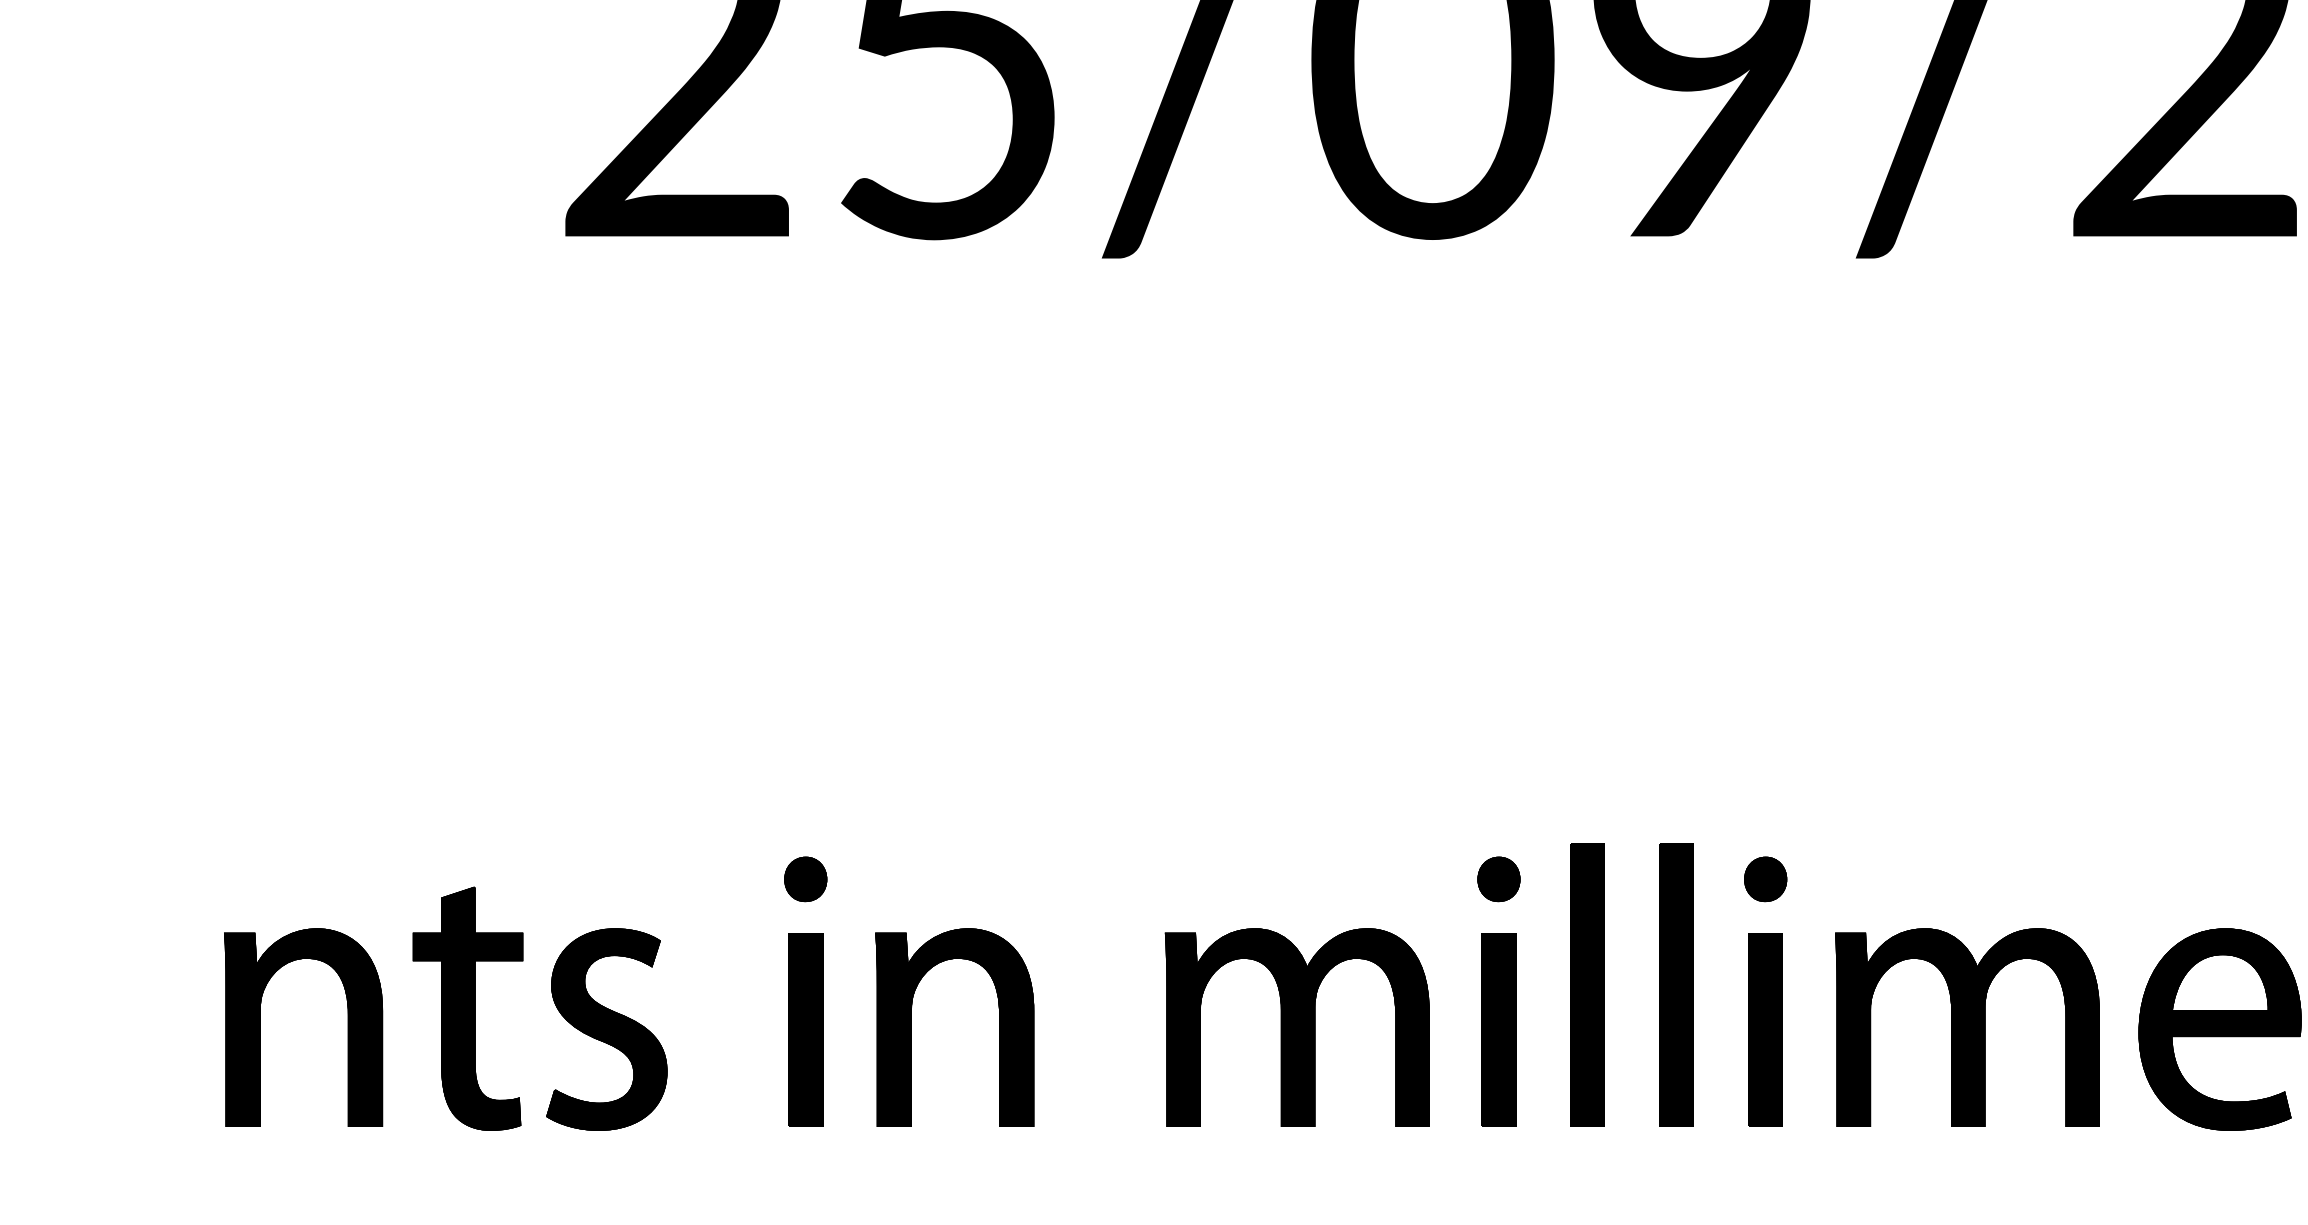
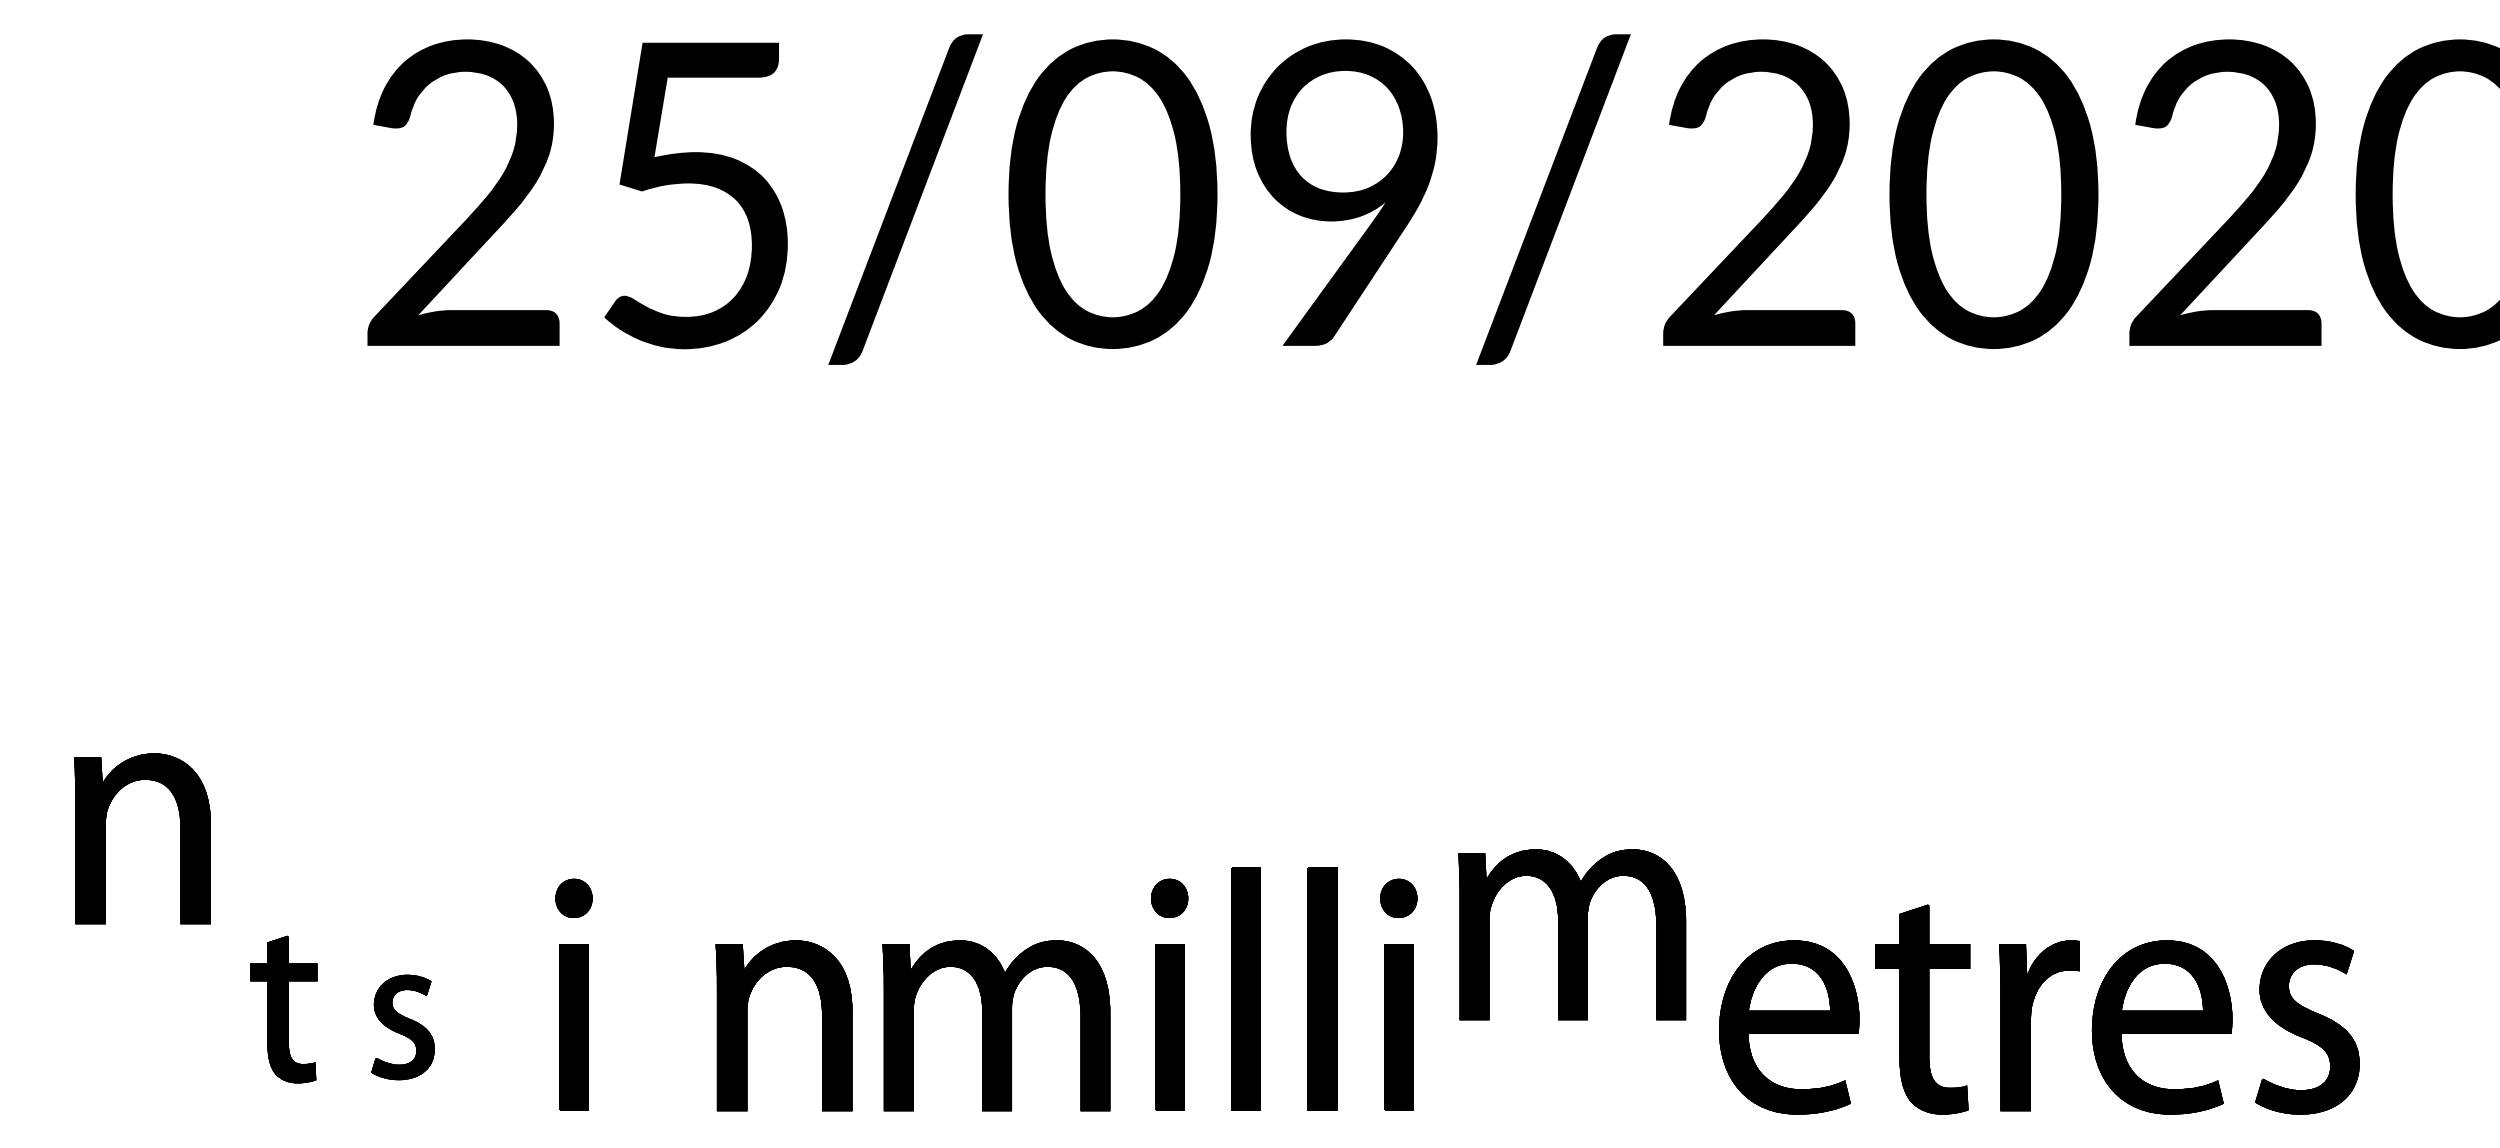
part: (467, 1008) -> (283, 1009), size x0.7
part: (260, 1027) -> (105, 838), moved
part: (912, 1027) -> (747, 1025), moved
part: (1967, 1027) -> (1572, 934), moved
part: (606, 1029) -> (402, 1027), size x0.6

